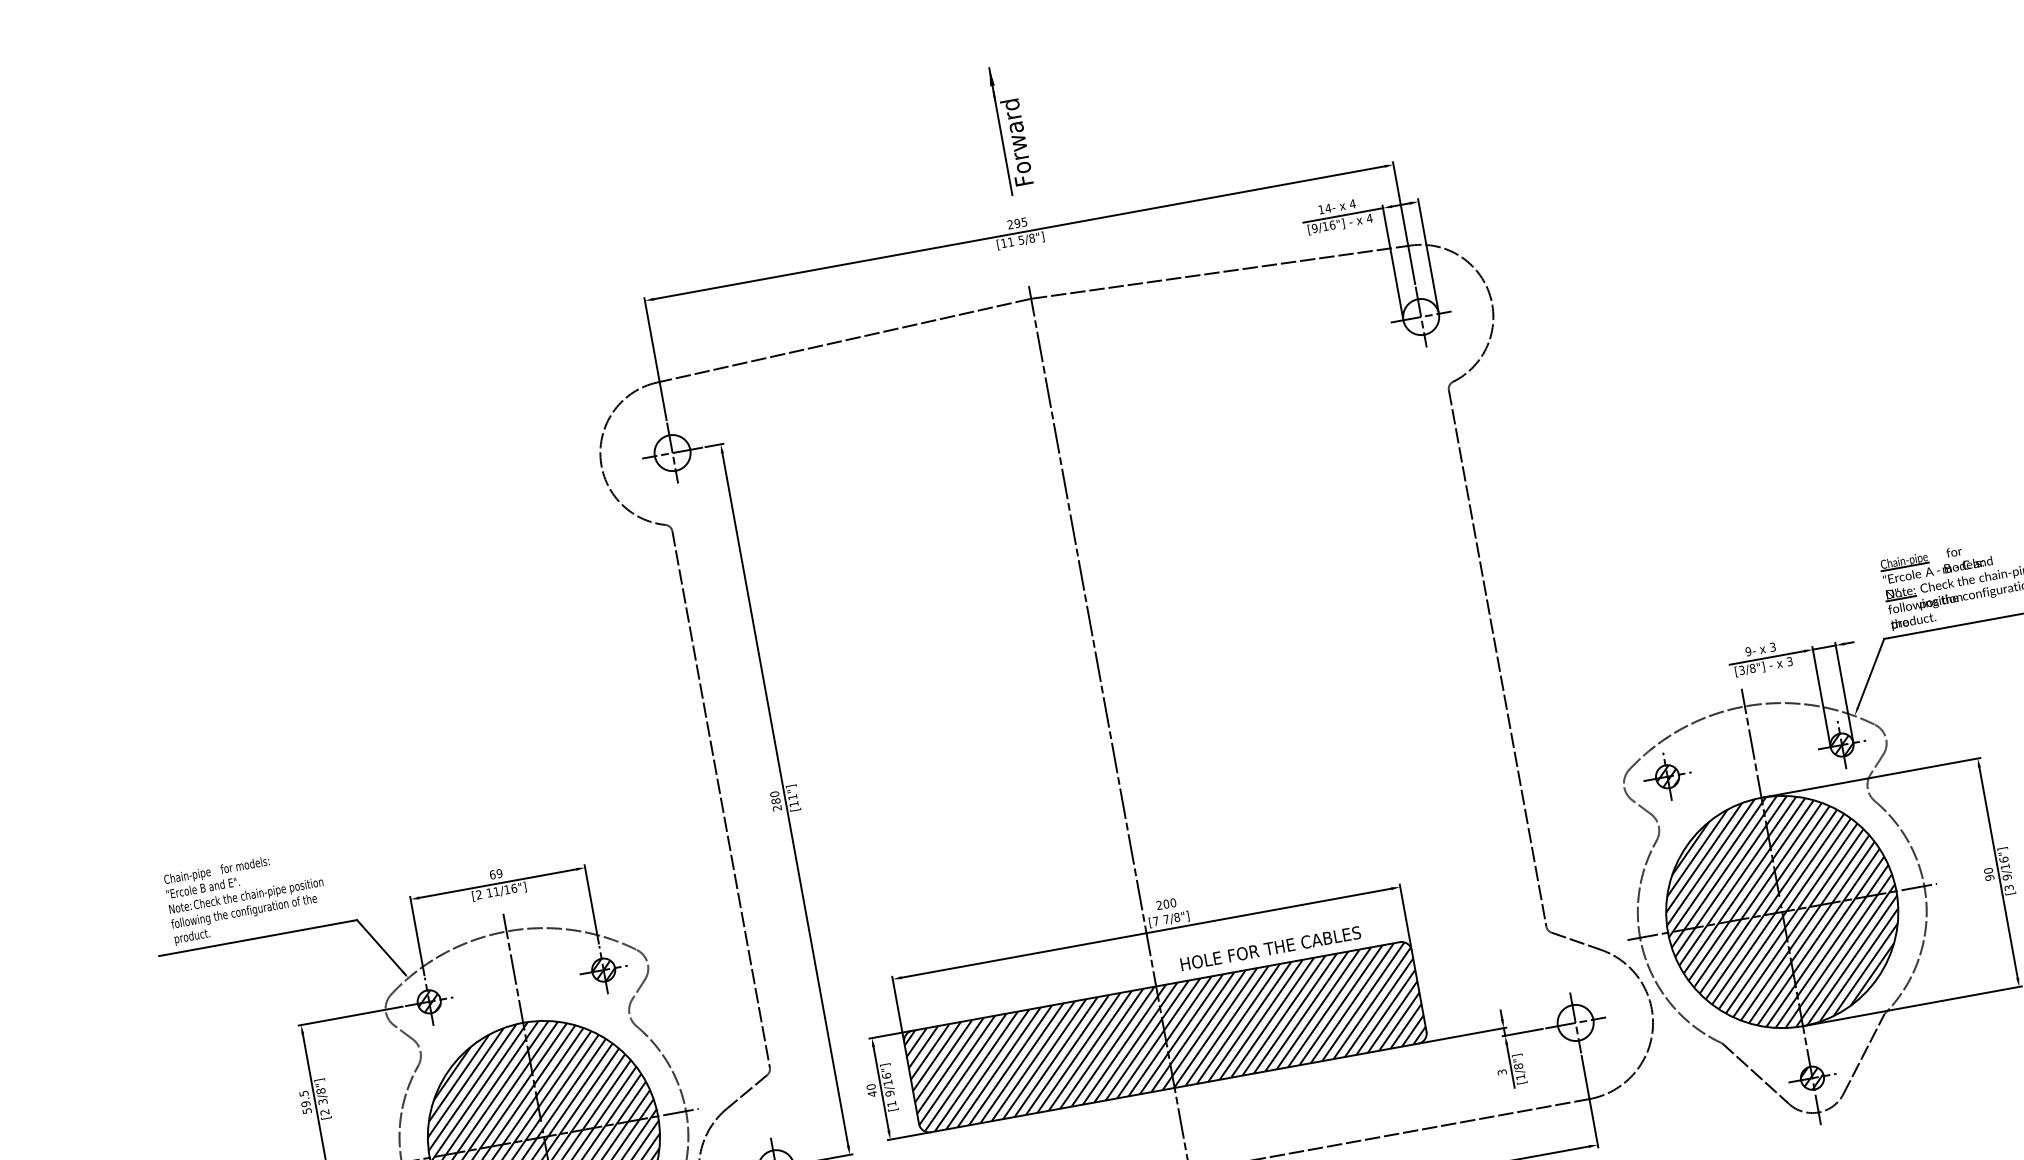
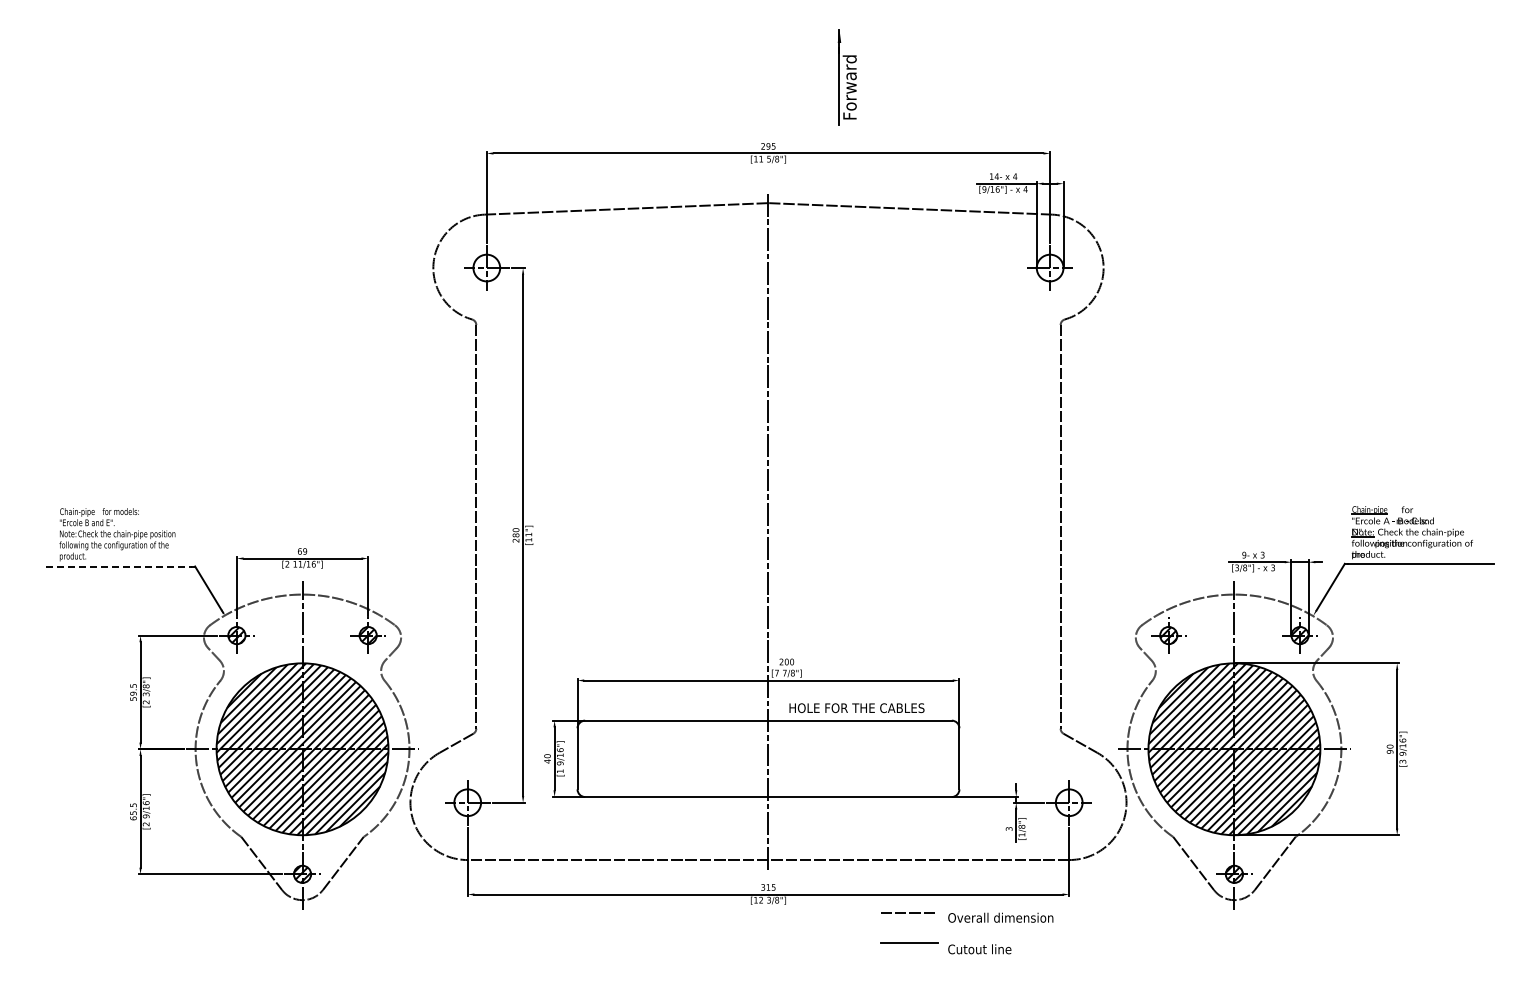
part: (1010, 130) -> (846, 77), moved
line: (256, 938) -> (119, 566), solid -> dashed
hatch: (1165, 1036) -> (768, 758), removed

